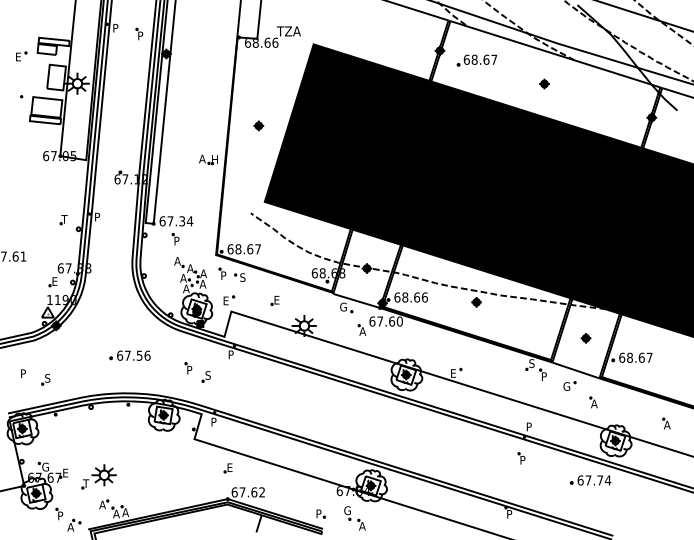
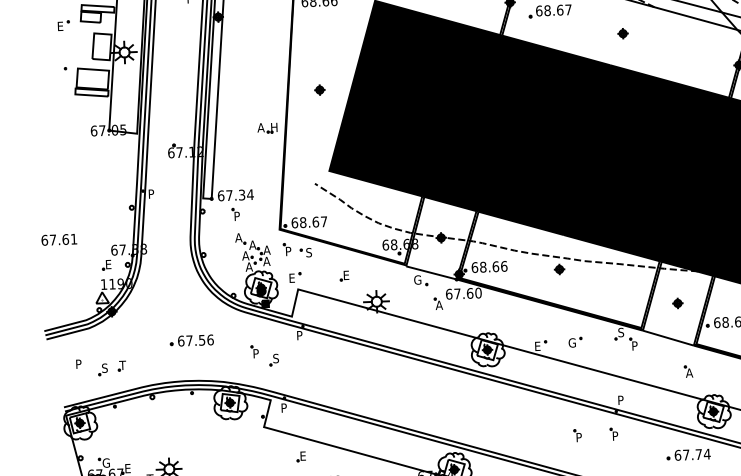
part: (63, 220) -> (121, 366), moved
part: (569, 385) -> (575, 341), moved
part: (487, 458) -> (577, 435), added

